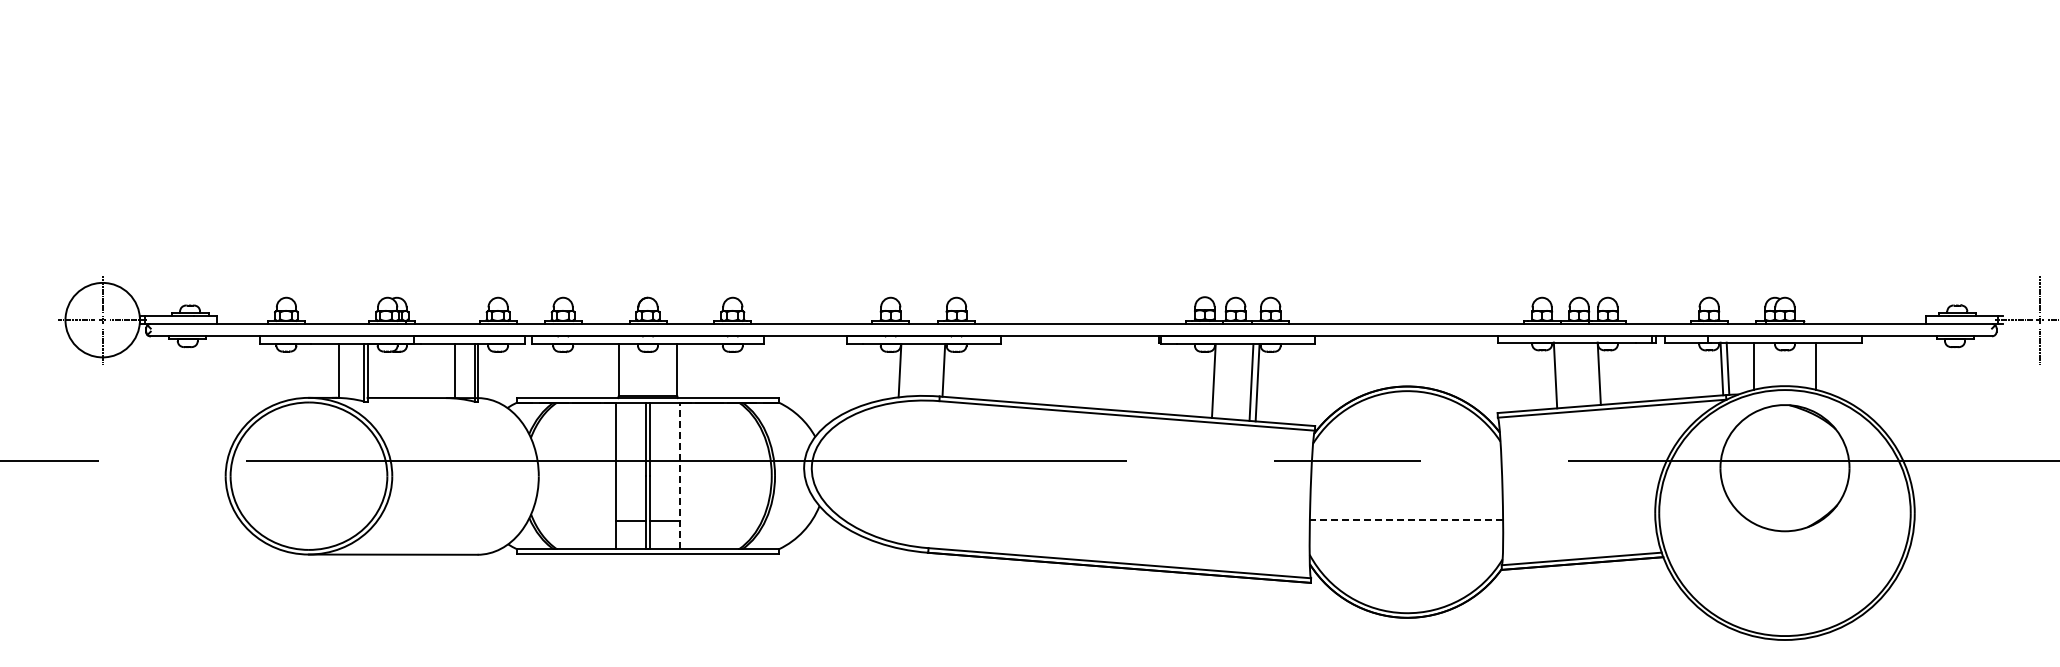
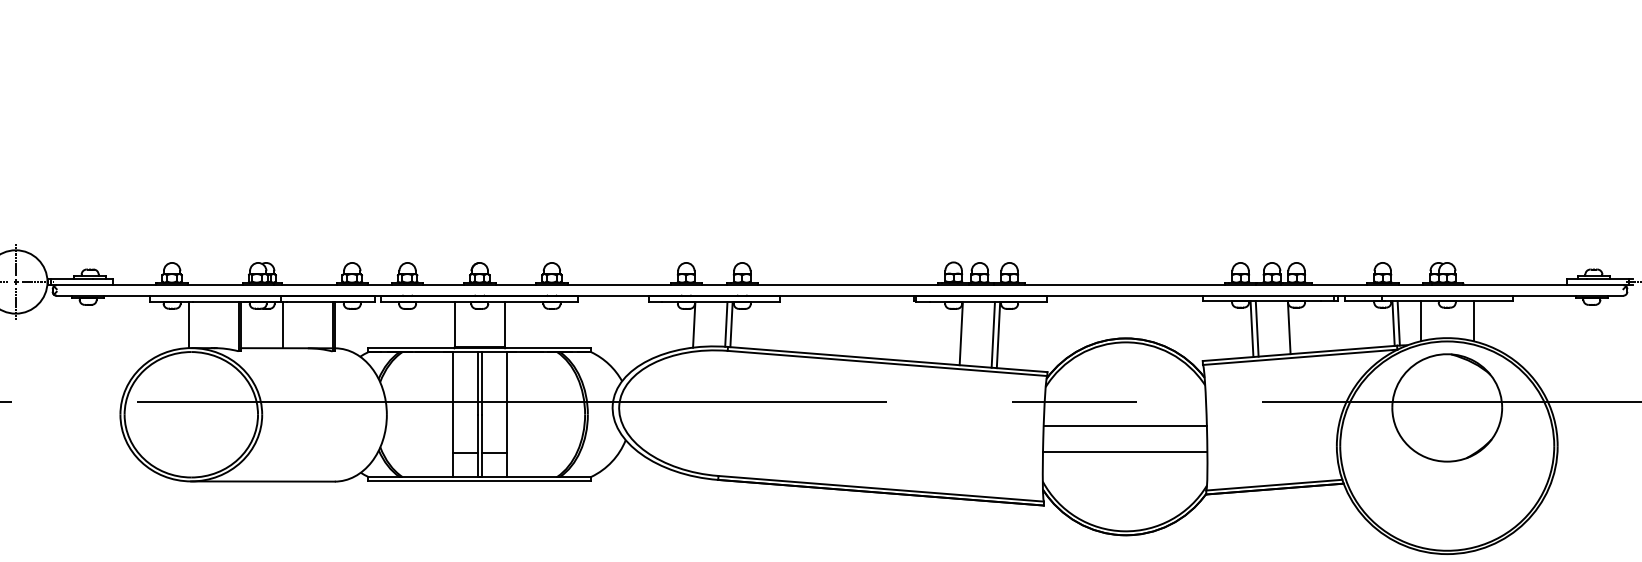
line: (339, 370) -> (189, 324), moved
line: (937, 370) -> (726, 324), added
line: (455, 371) -> (283, 325), moved
line: (1561, 374) -> (1257, 328), added
line: (679, 475) -> (506, 414), dashed -> solid
line: (1406, 489) -> (1125, 426), added
line: (1406, 519) -> (1125, 451), dashed -> solid

